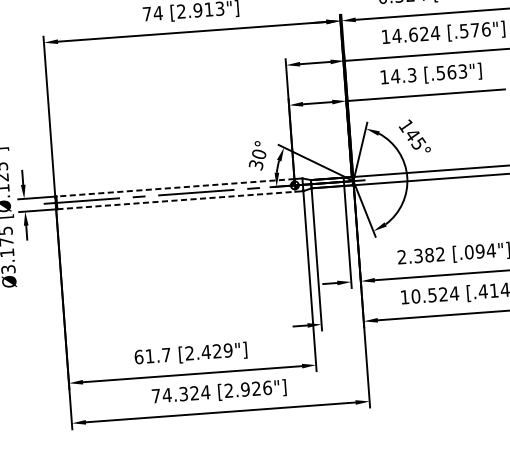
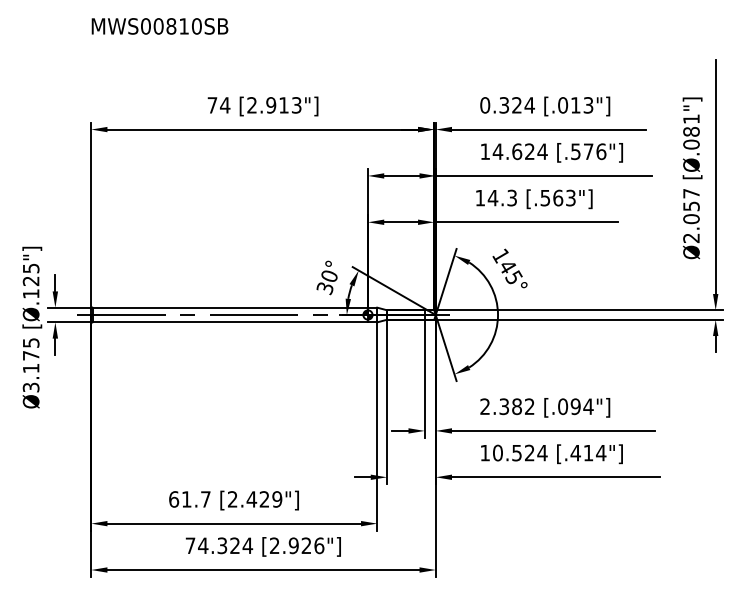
line: (175, 187) -> (230, 307), dashed -> solid
line: (176, 200) -> (230, 322), dashed -> solid

